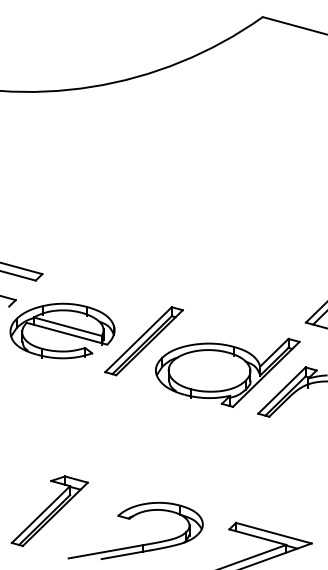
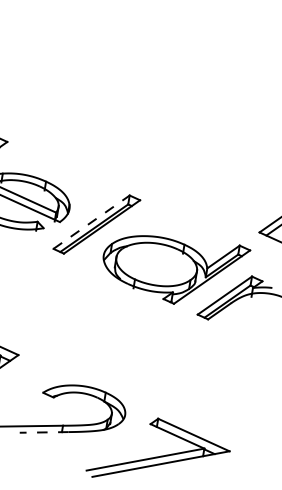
line: (138, 339) -> (91, 222), solid -> dashed
line: (125, 554) -> (44, 432), solid -> dashed

